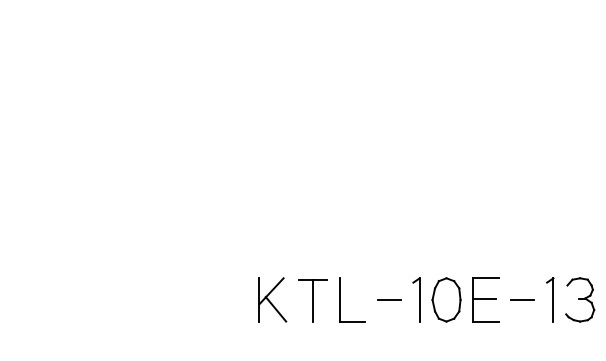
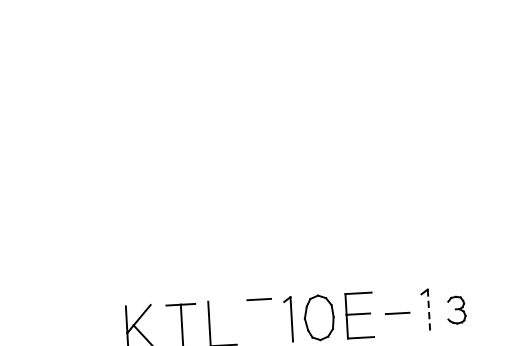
line: (389, 299) -> (259, 299), moved
line: (553, 299) -> (429, 311), solid -> dashed
part: (580, 299) -> (456, 309), size x0.6

